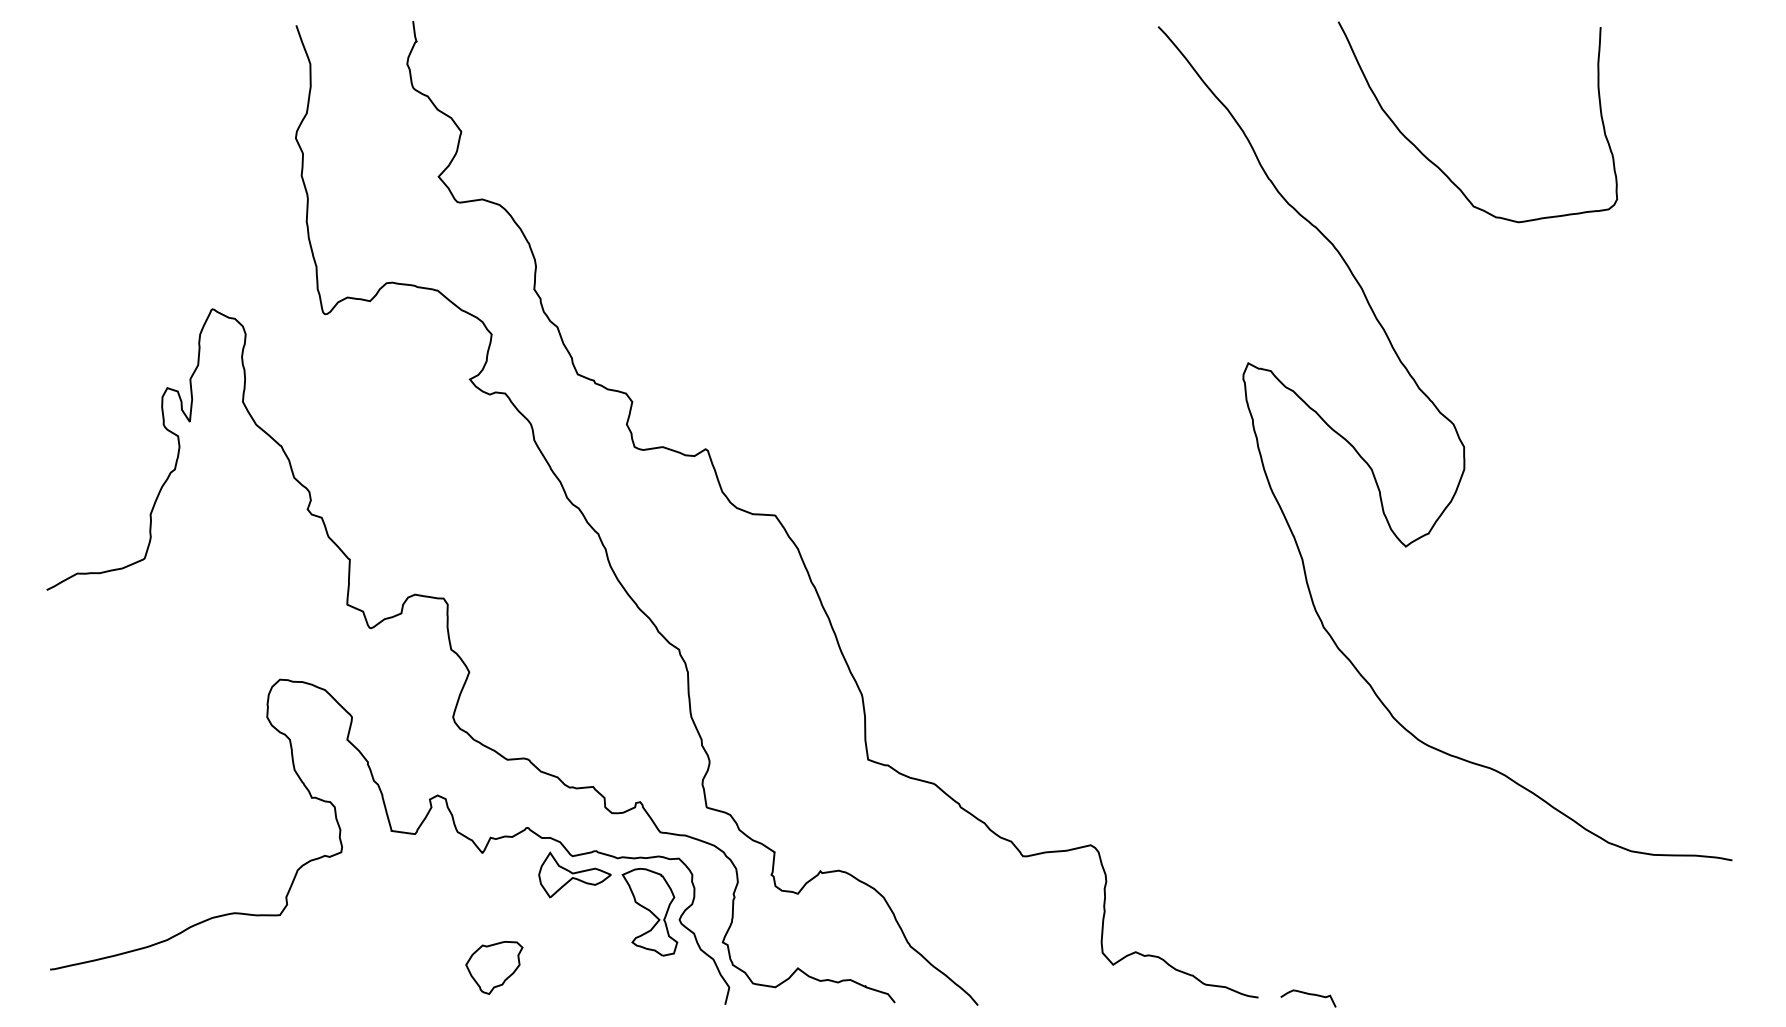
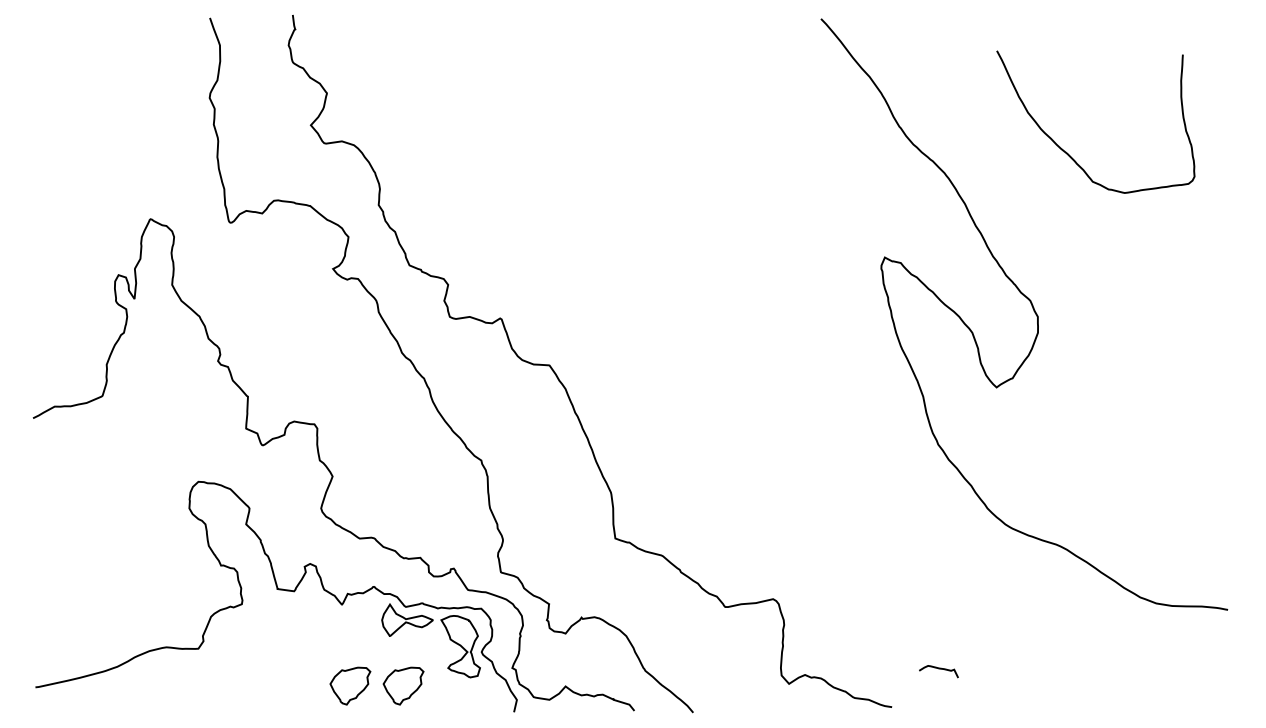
curve: (1436, 164) -> (1066, 152), moved
part: (569, 967) -> (403, 685), added
curve: (1310, 995) -> (940, 669), moved

